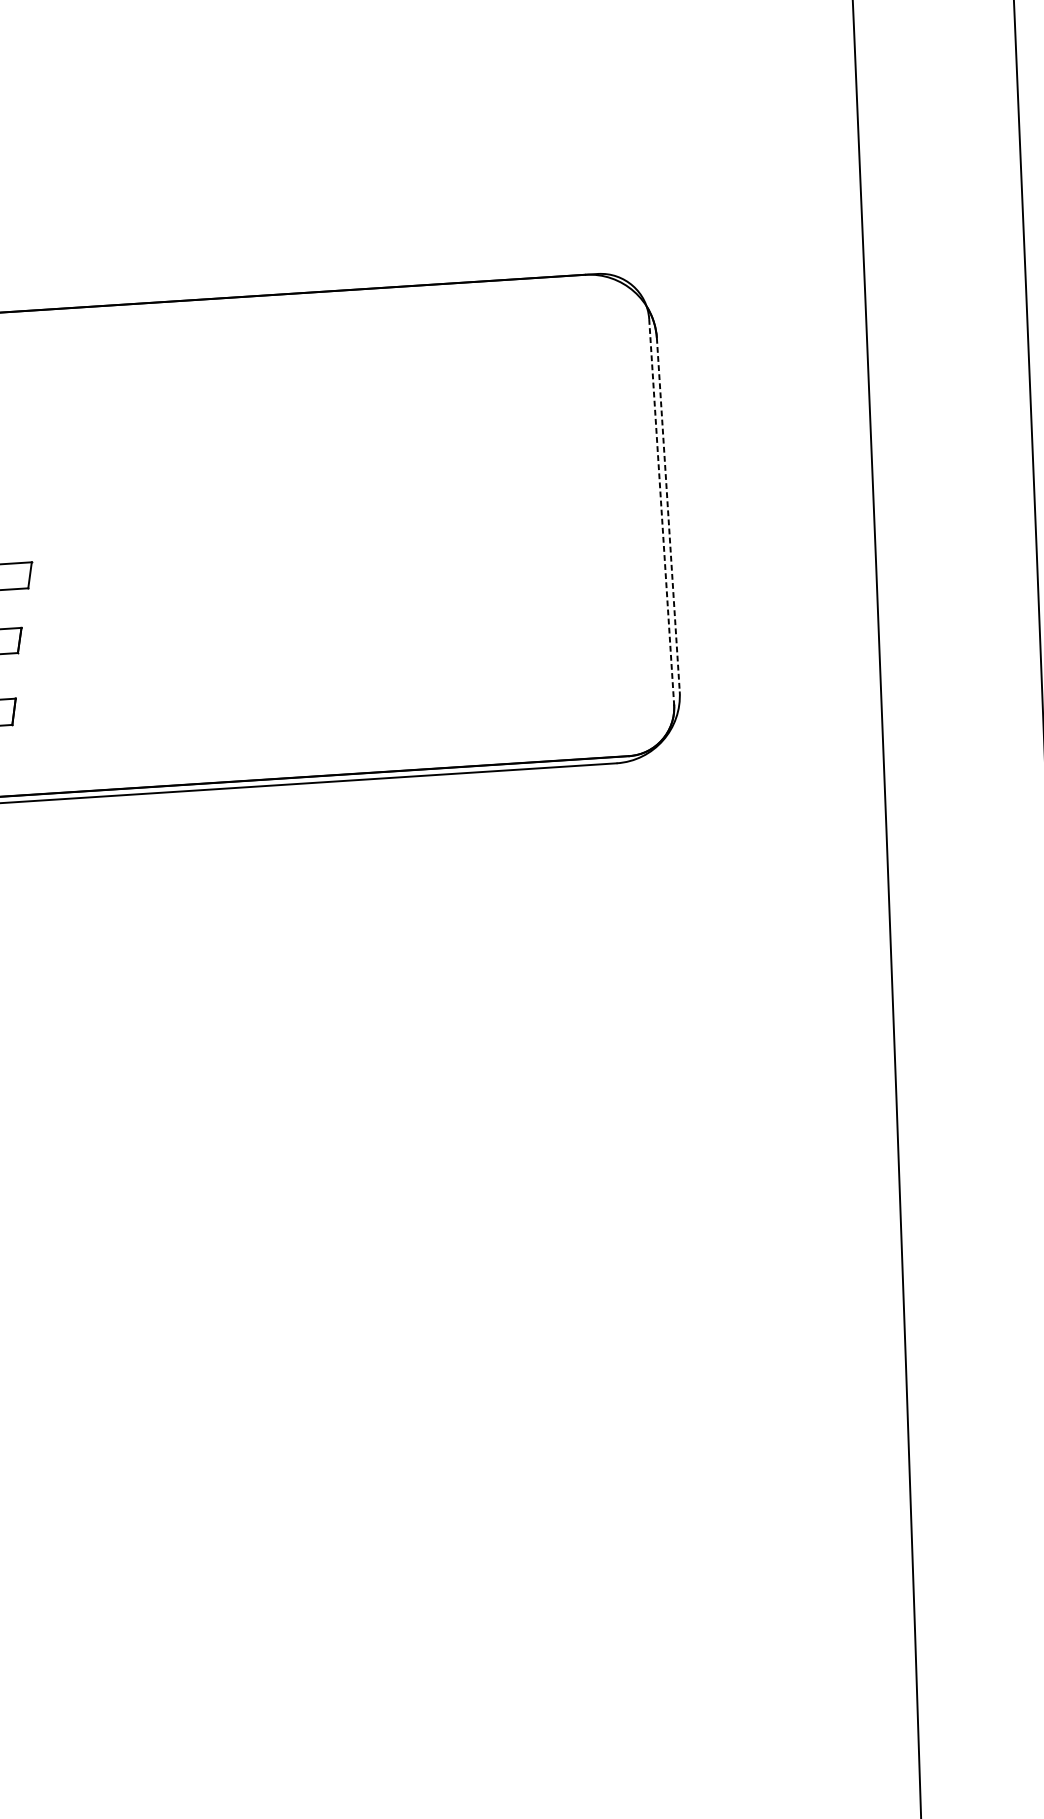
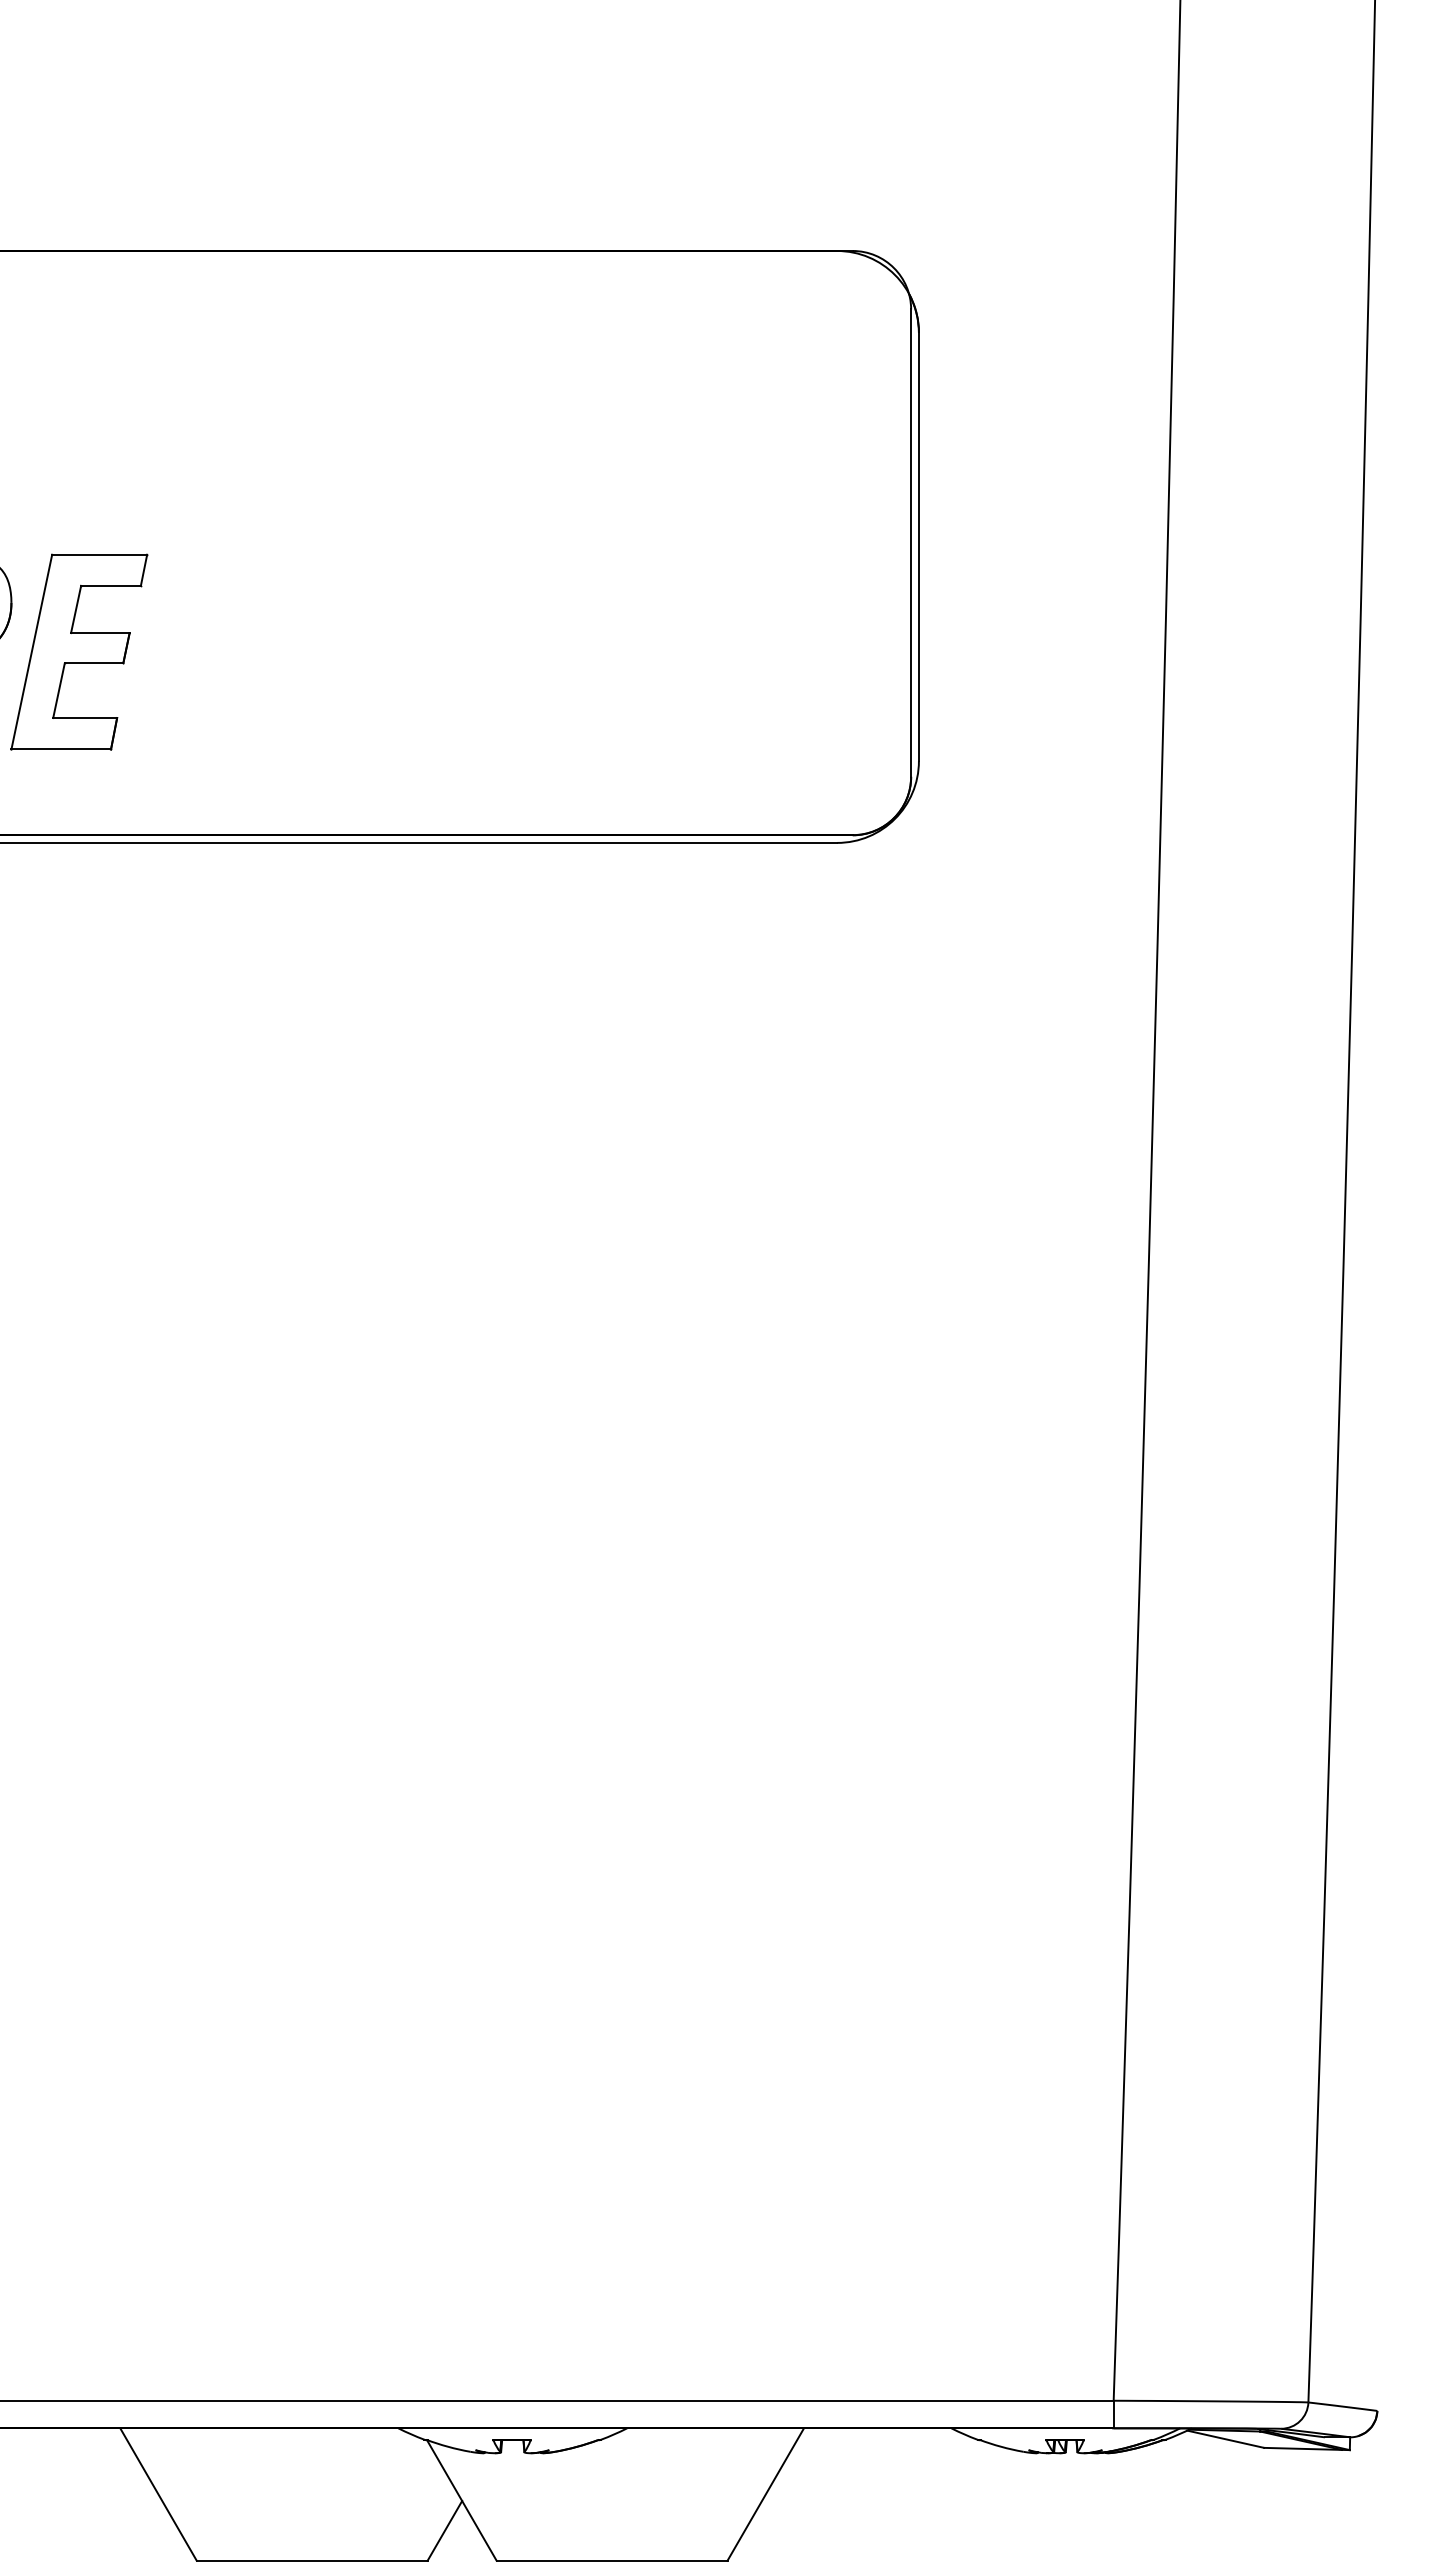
line: (661, 512) -> (911, 543), dashed -> solid
line: (667, 515) -> (918, 547), dashed -> solid

